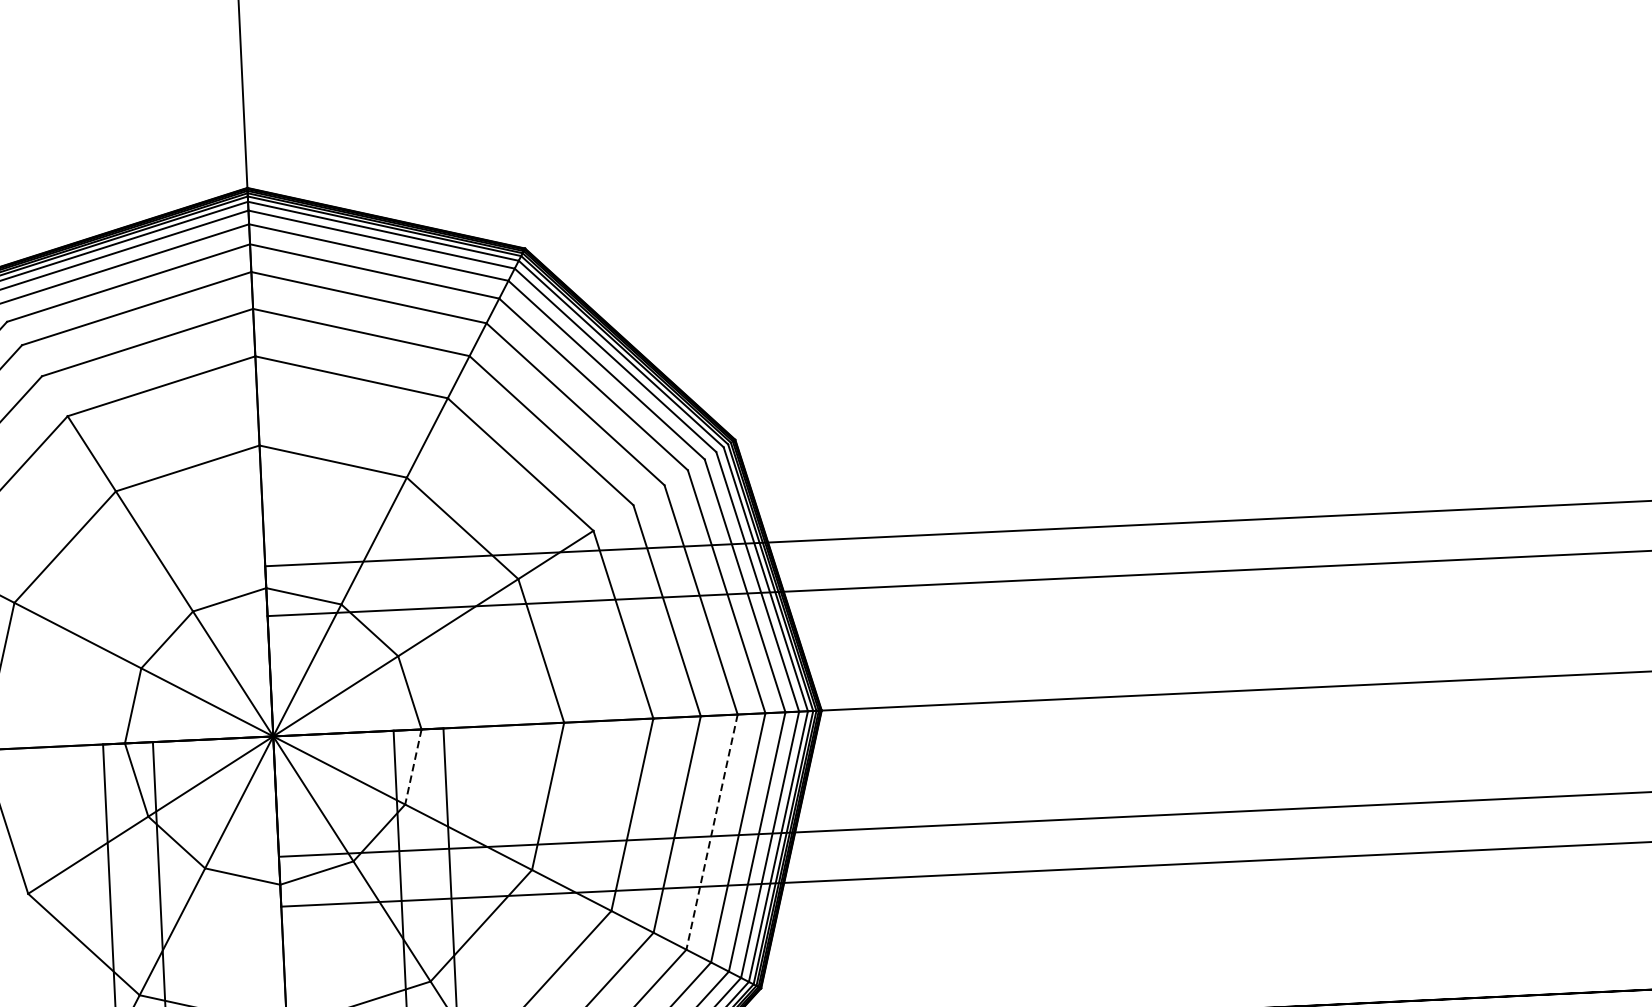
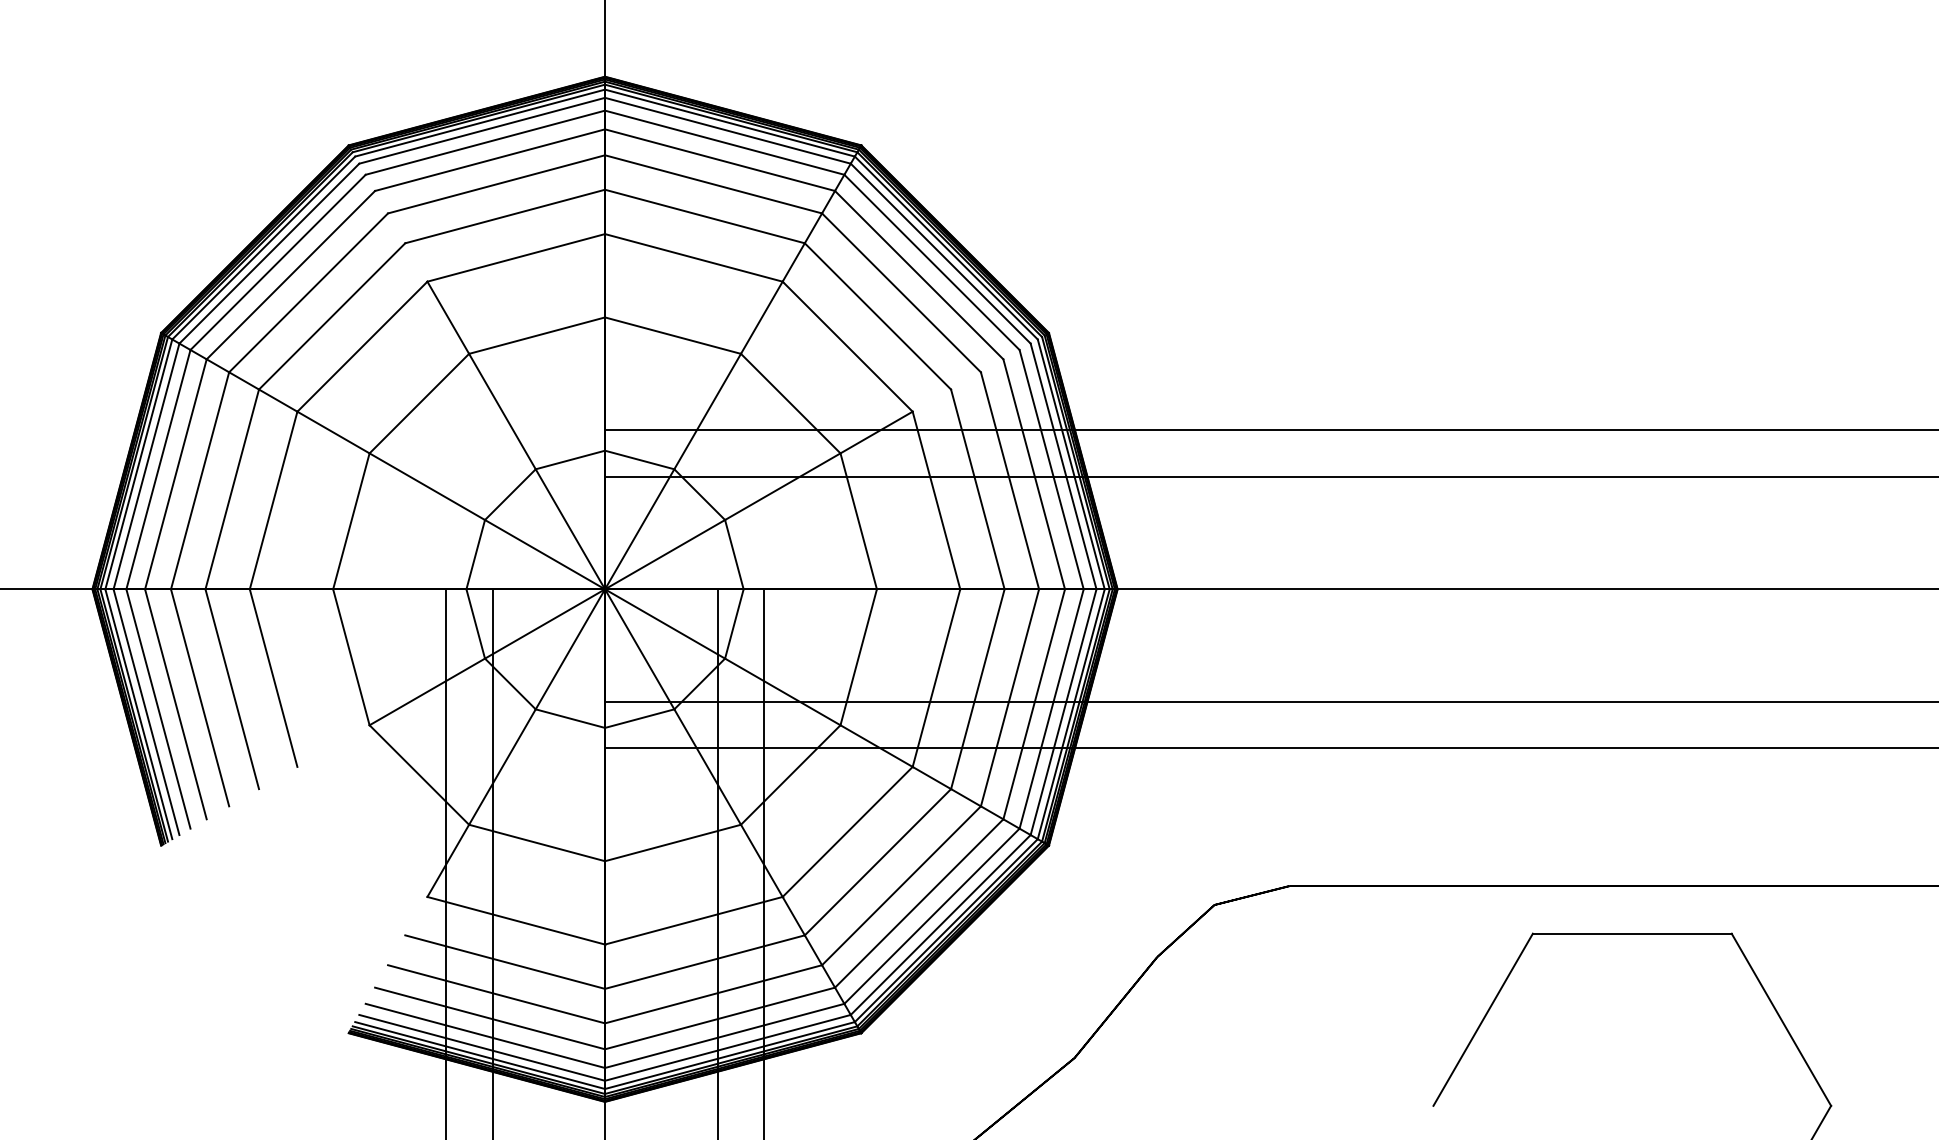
line: (413, 766) -> (734, 623), dashed -> solid
line: (711, 832) -> (1009, 698), dashed -> solid

